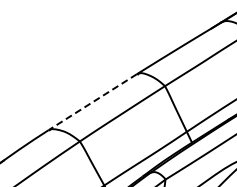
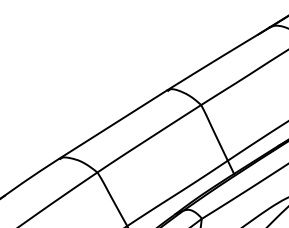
line: (92, 102) -> (112, 124), dashed -> solid

